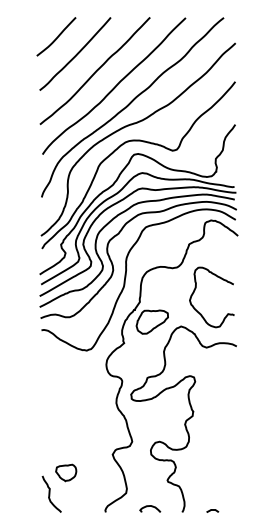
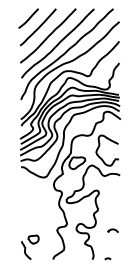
curve: (148, 508) -> (112, 230), moved

